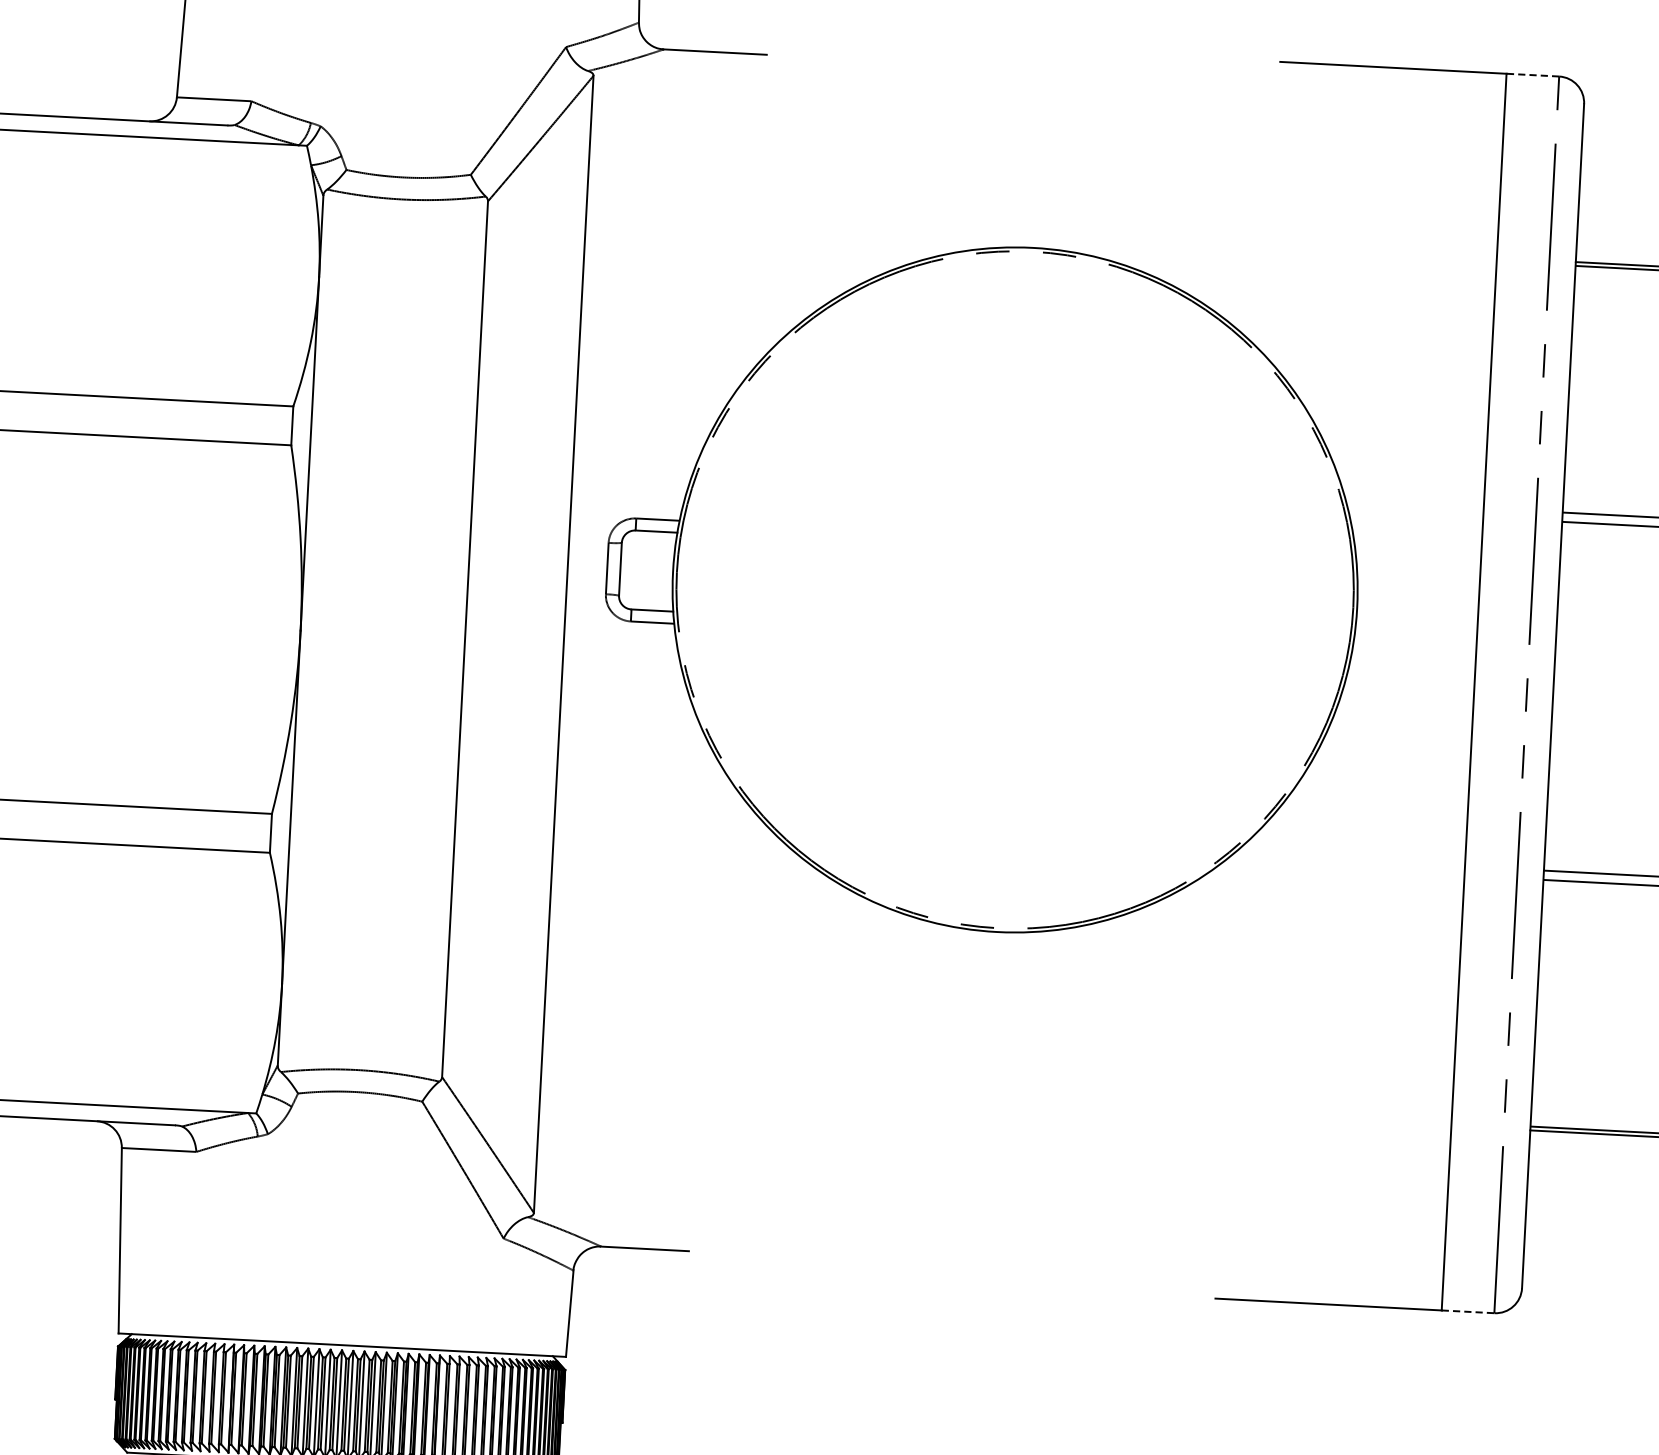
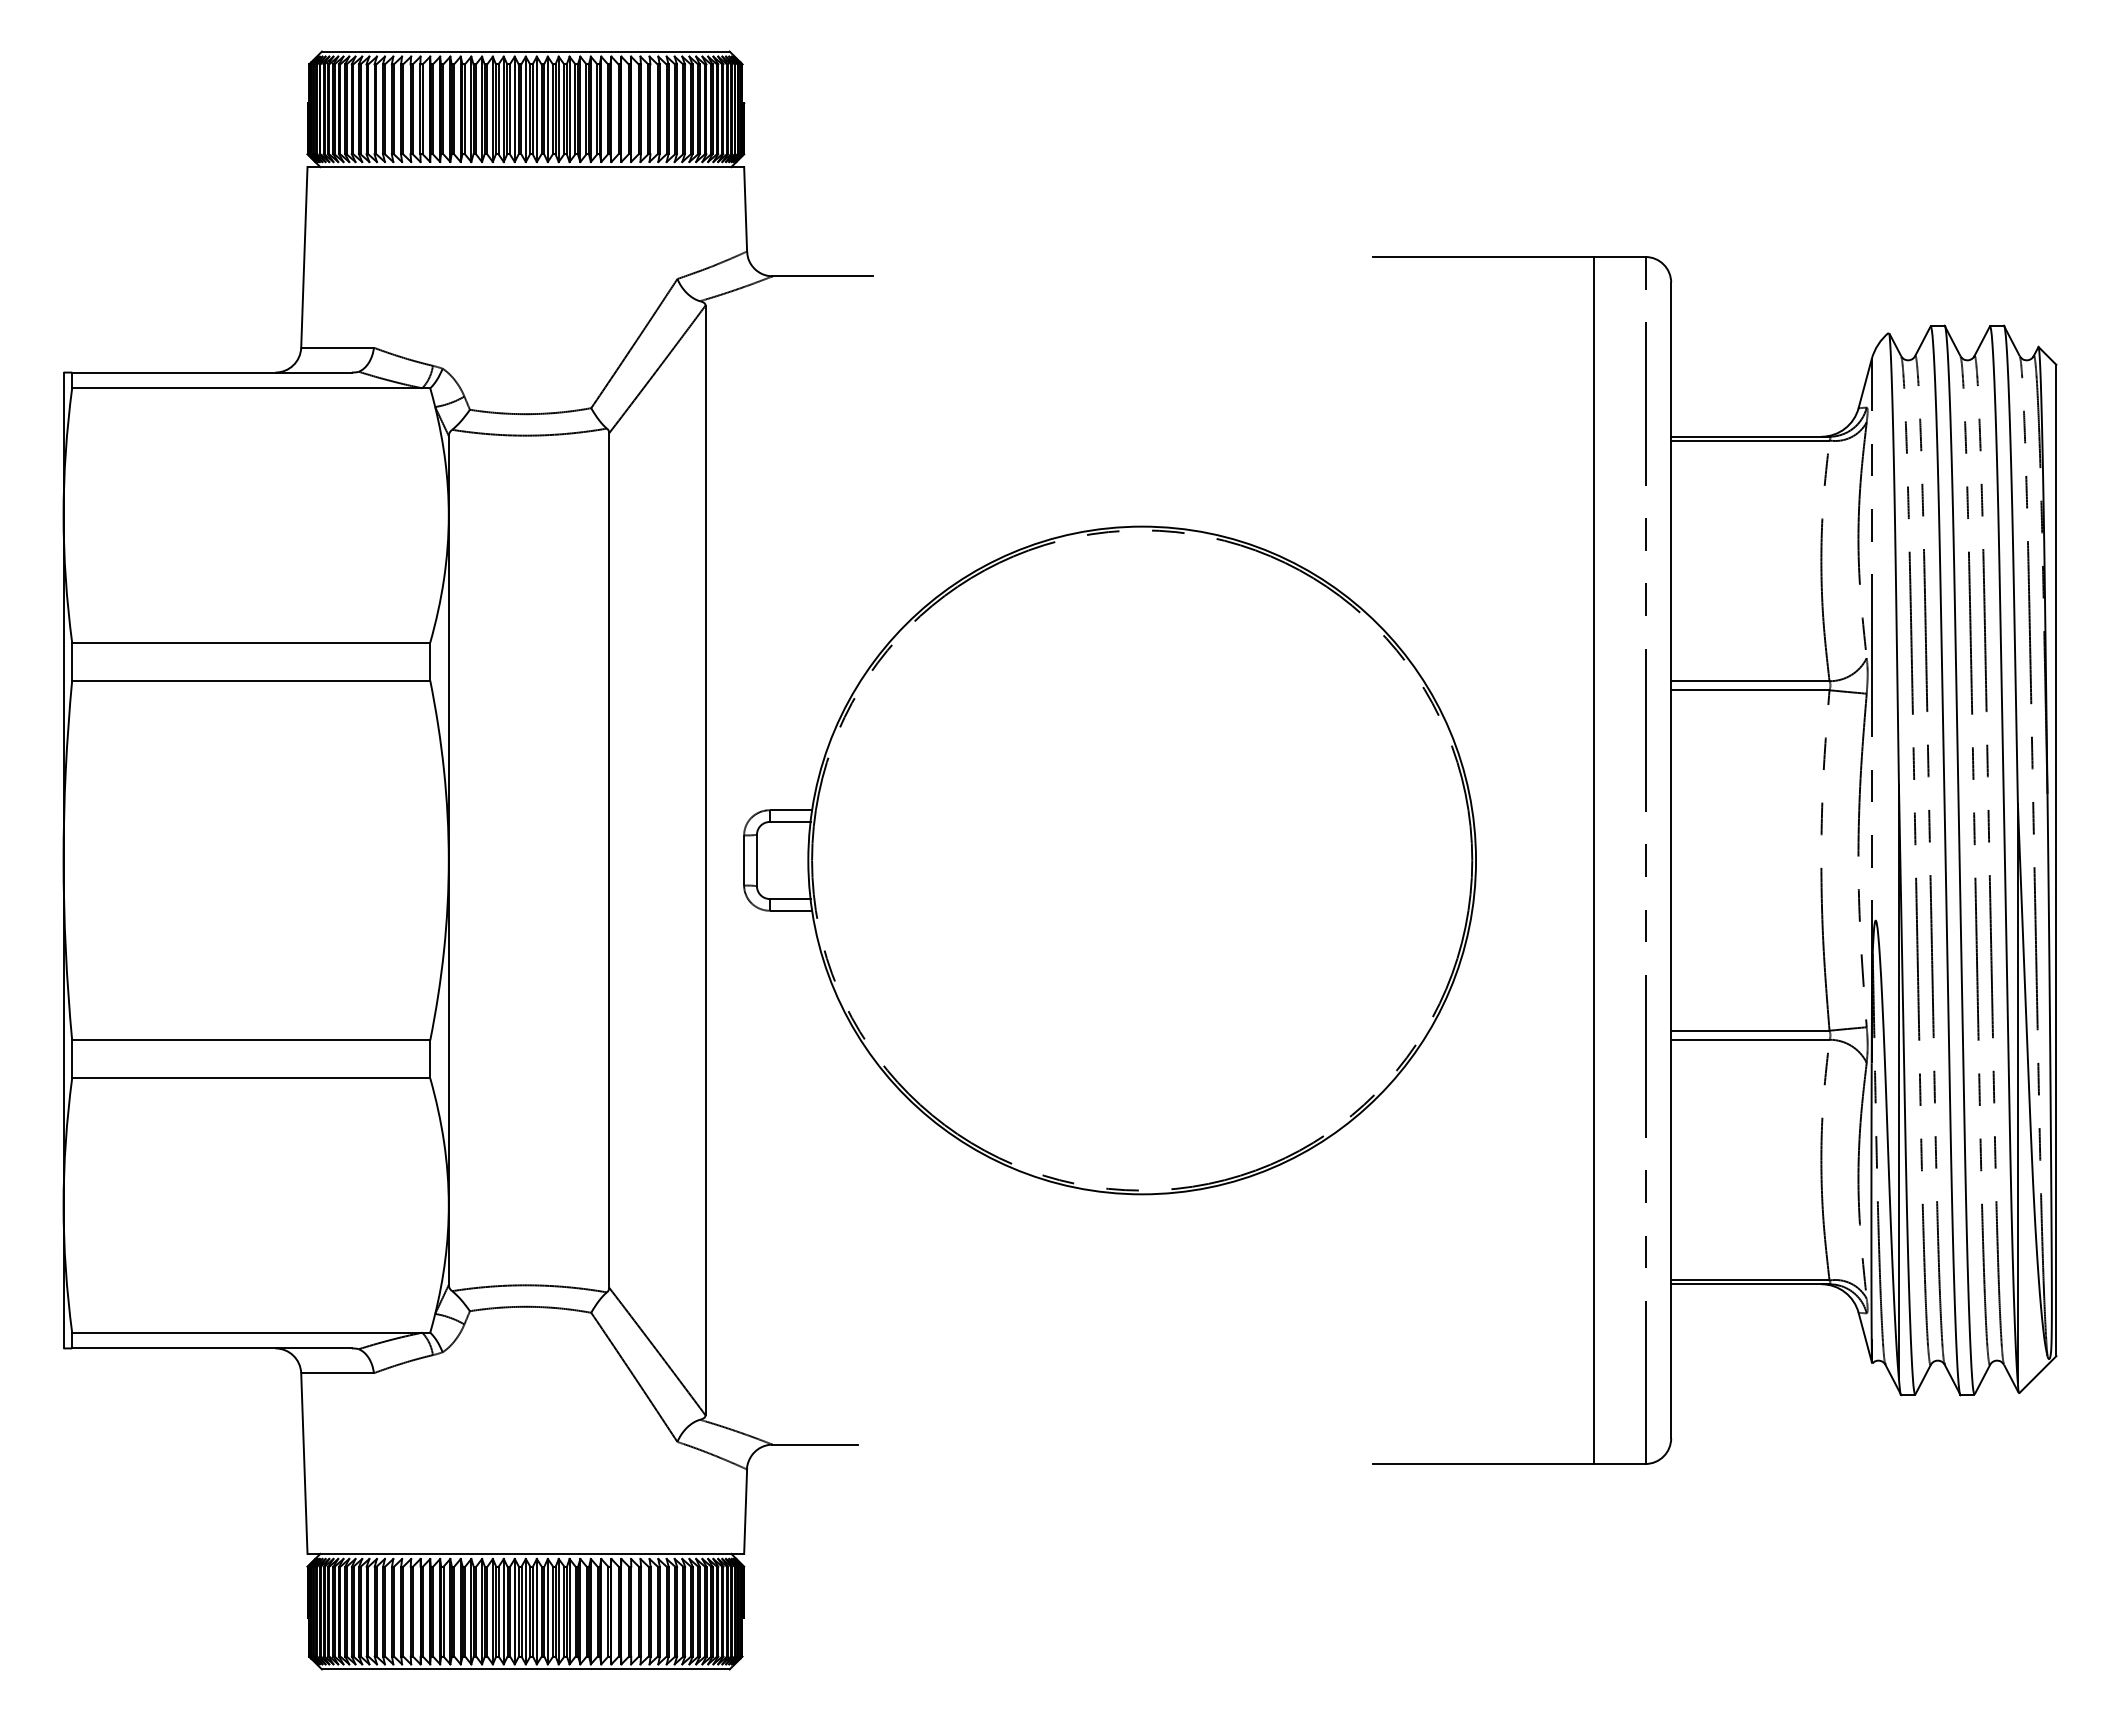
line: (1532, 75) -> (1619, 257), dashed -> solid
part: (981, 588) -> (1109, 860), moved
line: (1467, 1311) -> (1619, 1463), dashed -> solid

